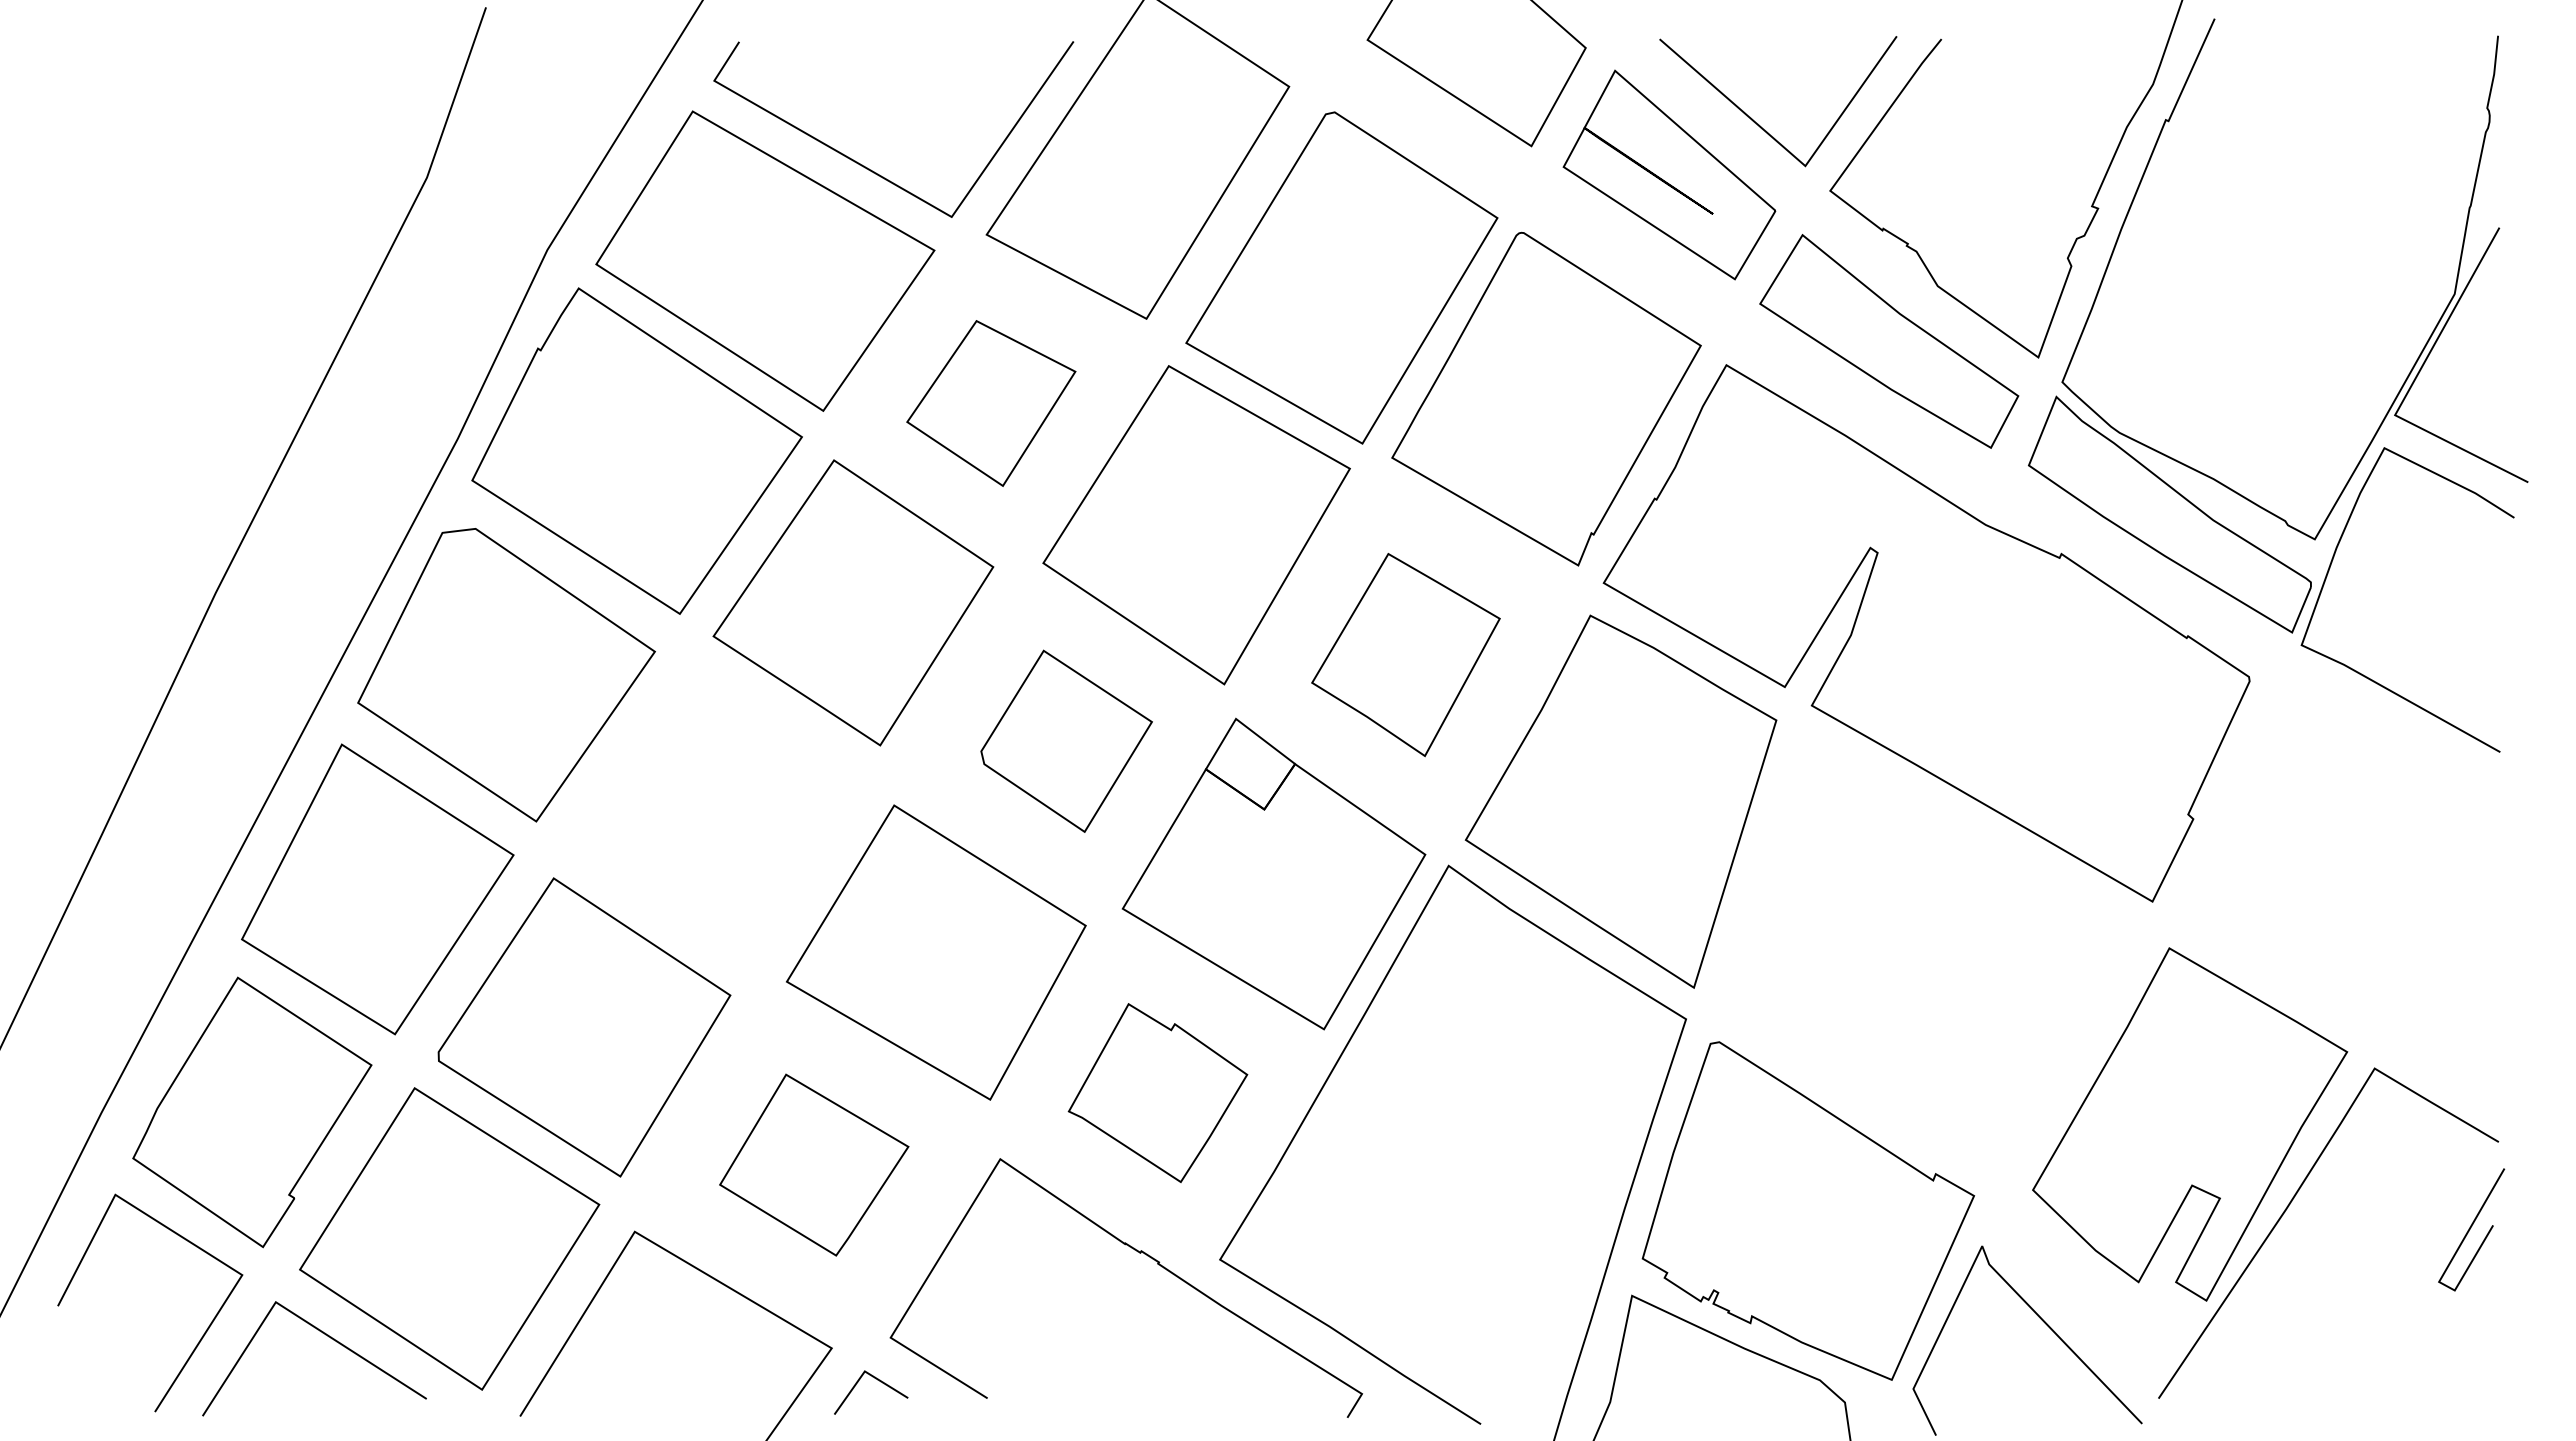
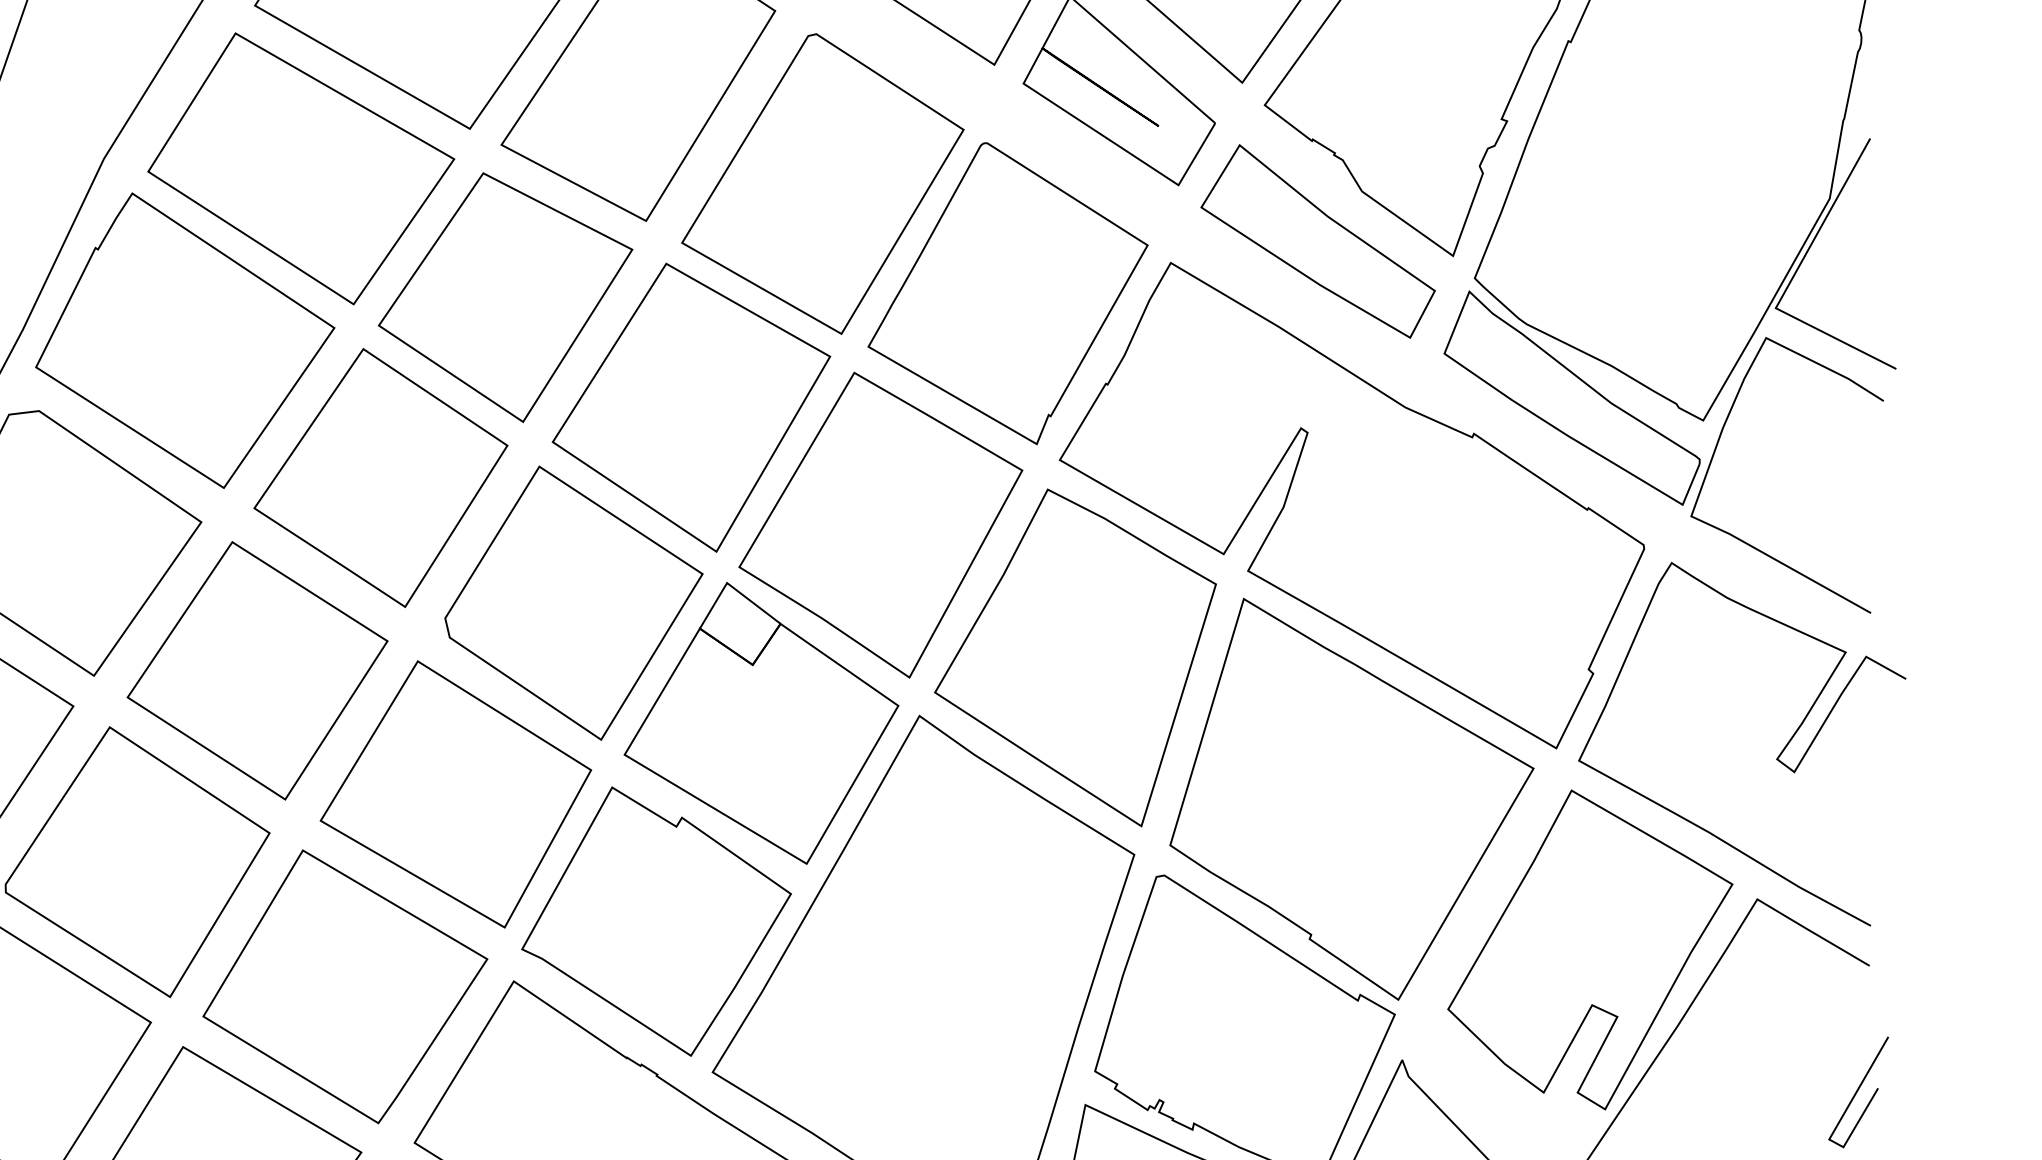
part: (991, 403) -> (505, 297), size x1.67
part: (1405, 654) -> (880, 524), size x1.67
part: (1066, 741) -> (573, 603), size x1.67
part: (716, 815) -> (257, 670), added
curve: (2395, 913) -> (1776, 759), added
part: (1926, 957) -> (1351, 798), added
part: (1157, 1092) -> (656, 921), size x1.67
part: (814, 1164) -> (345, 986), size x1.67
curve: (2470, 1229) -> (1857, 1092), moved

